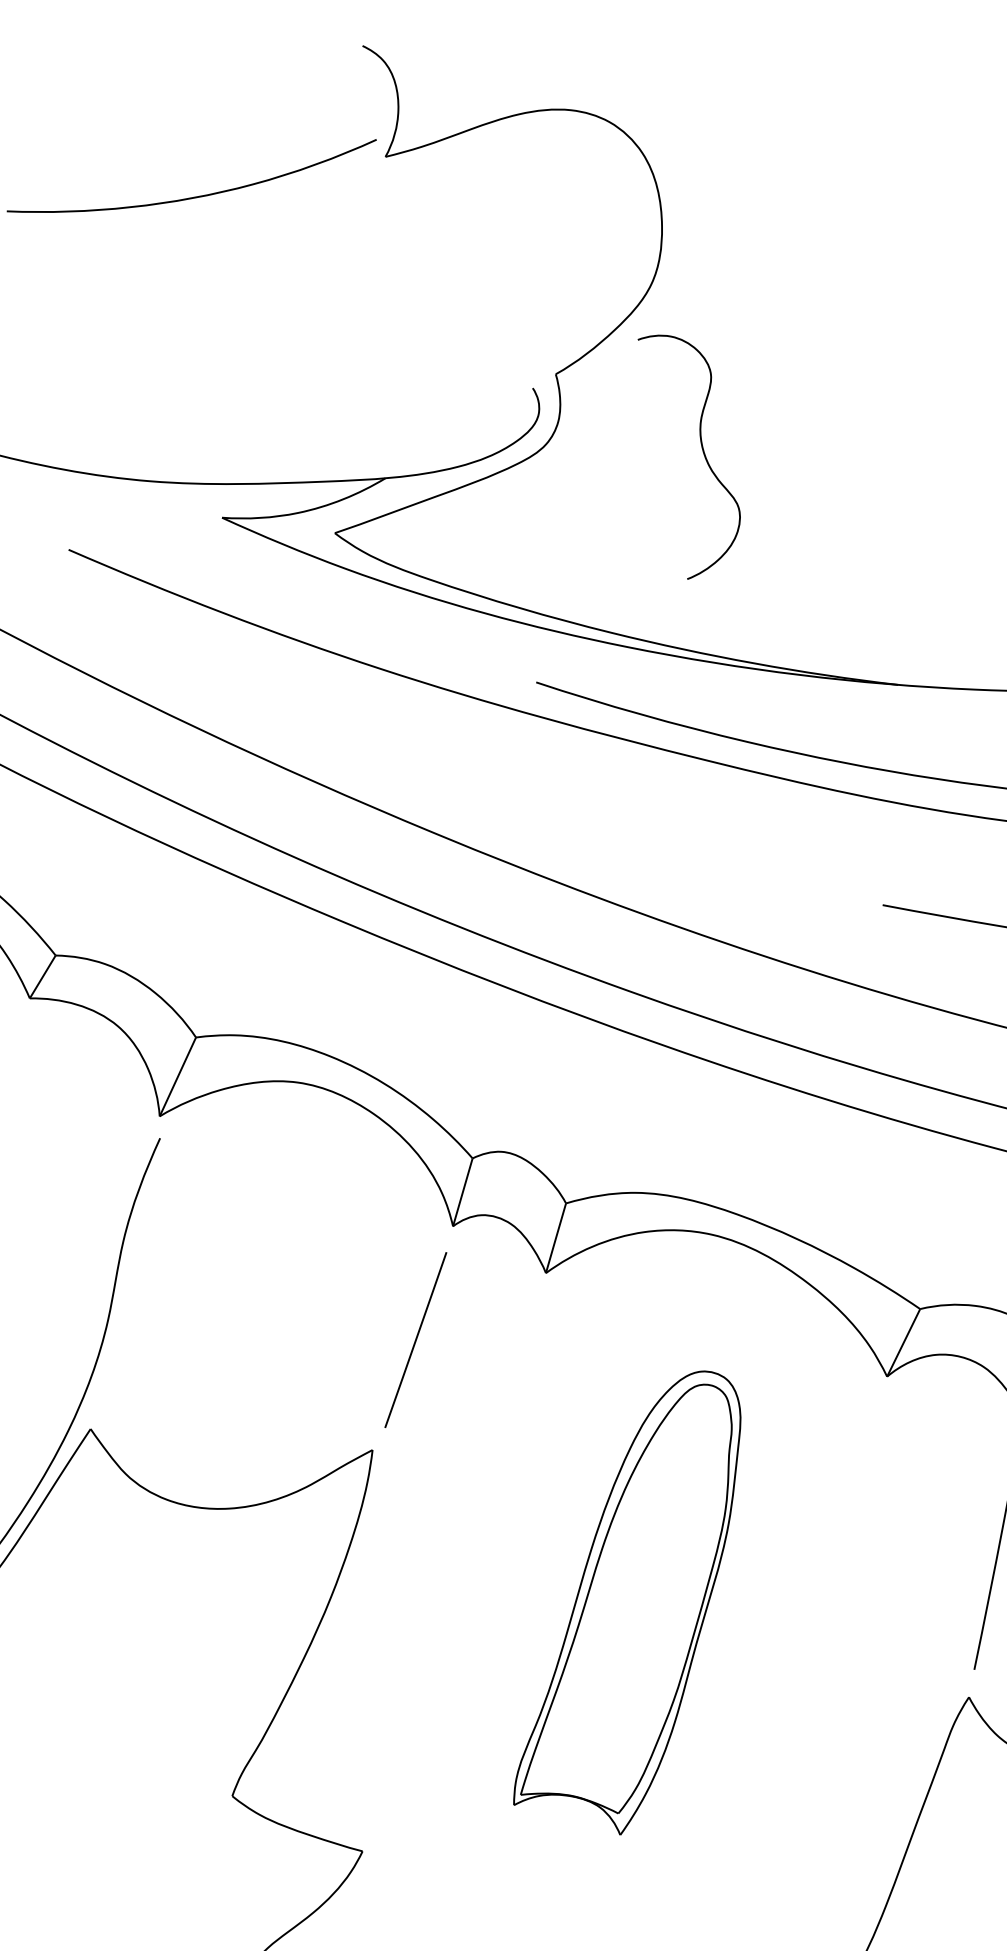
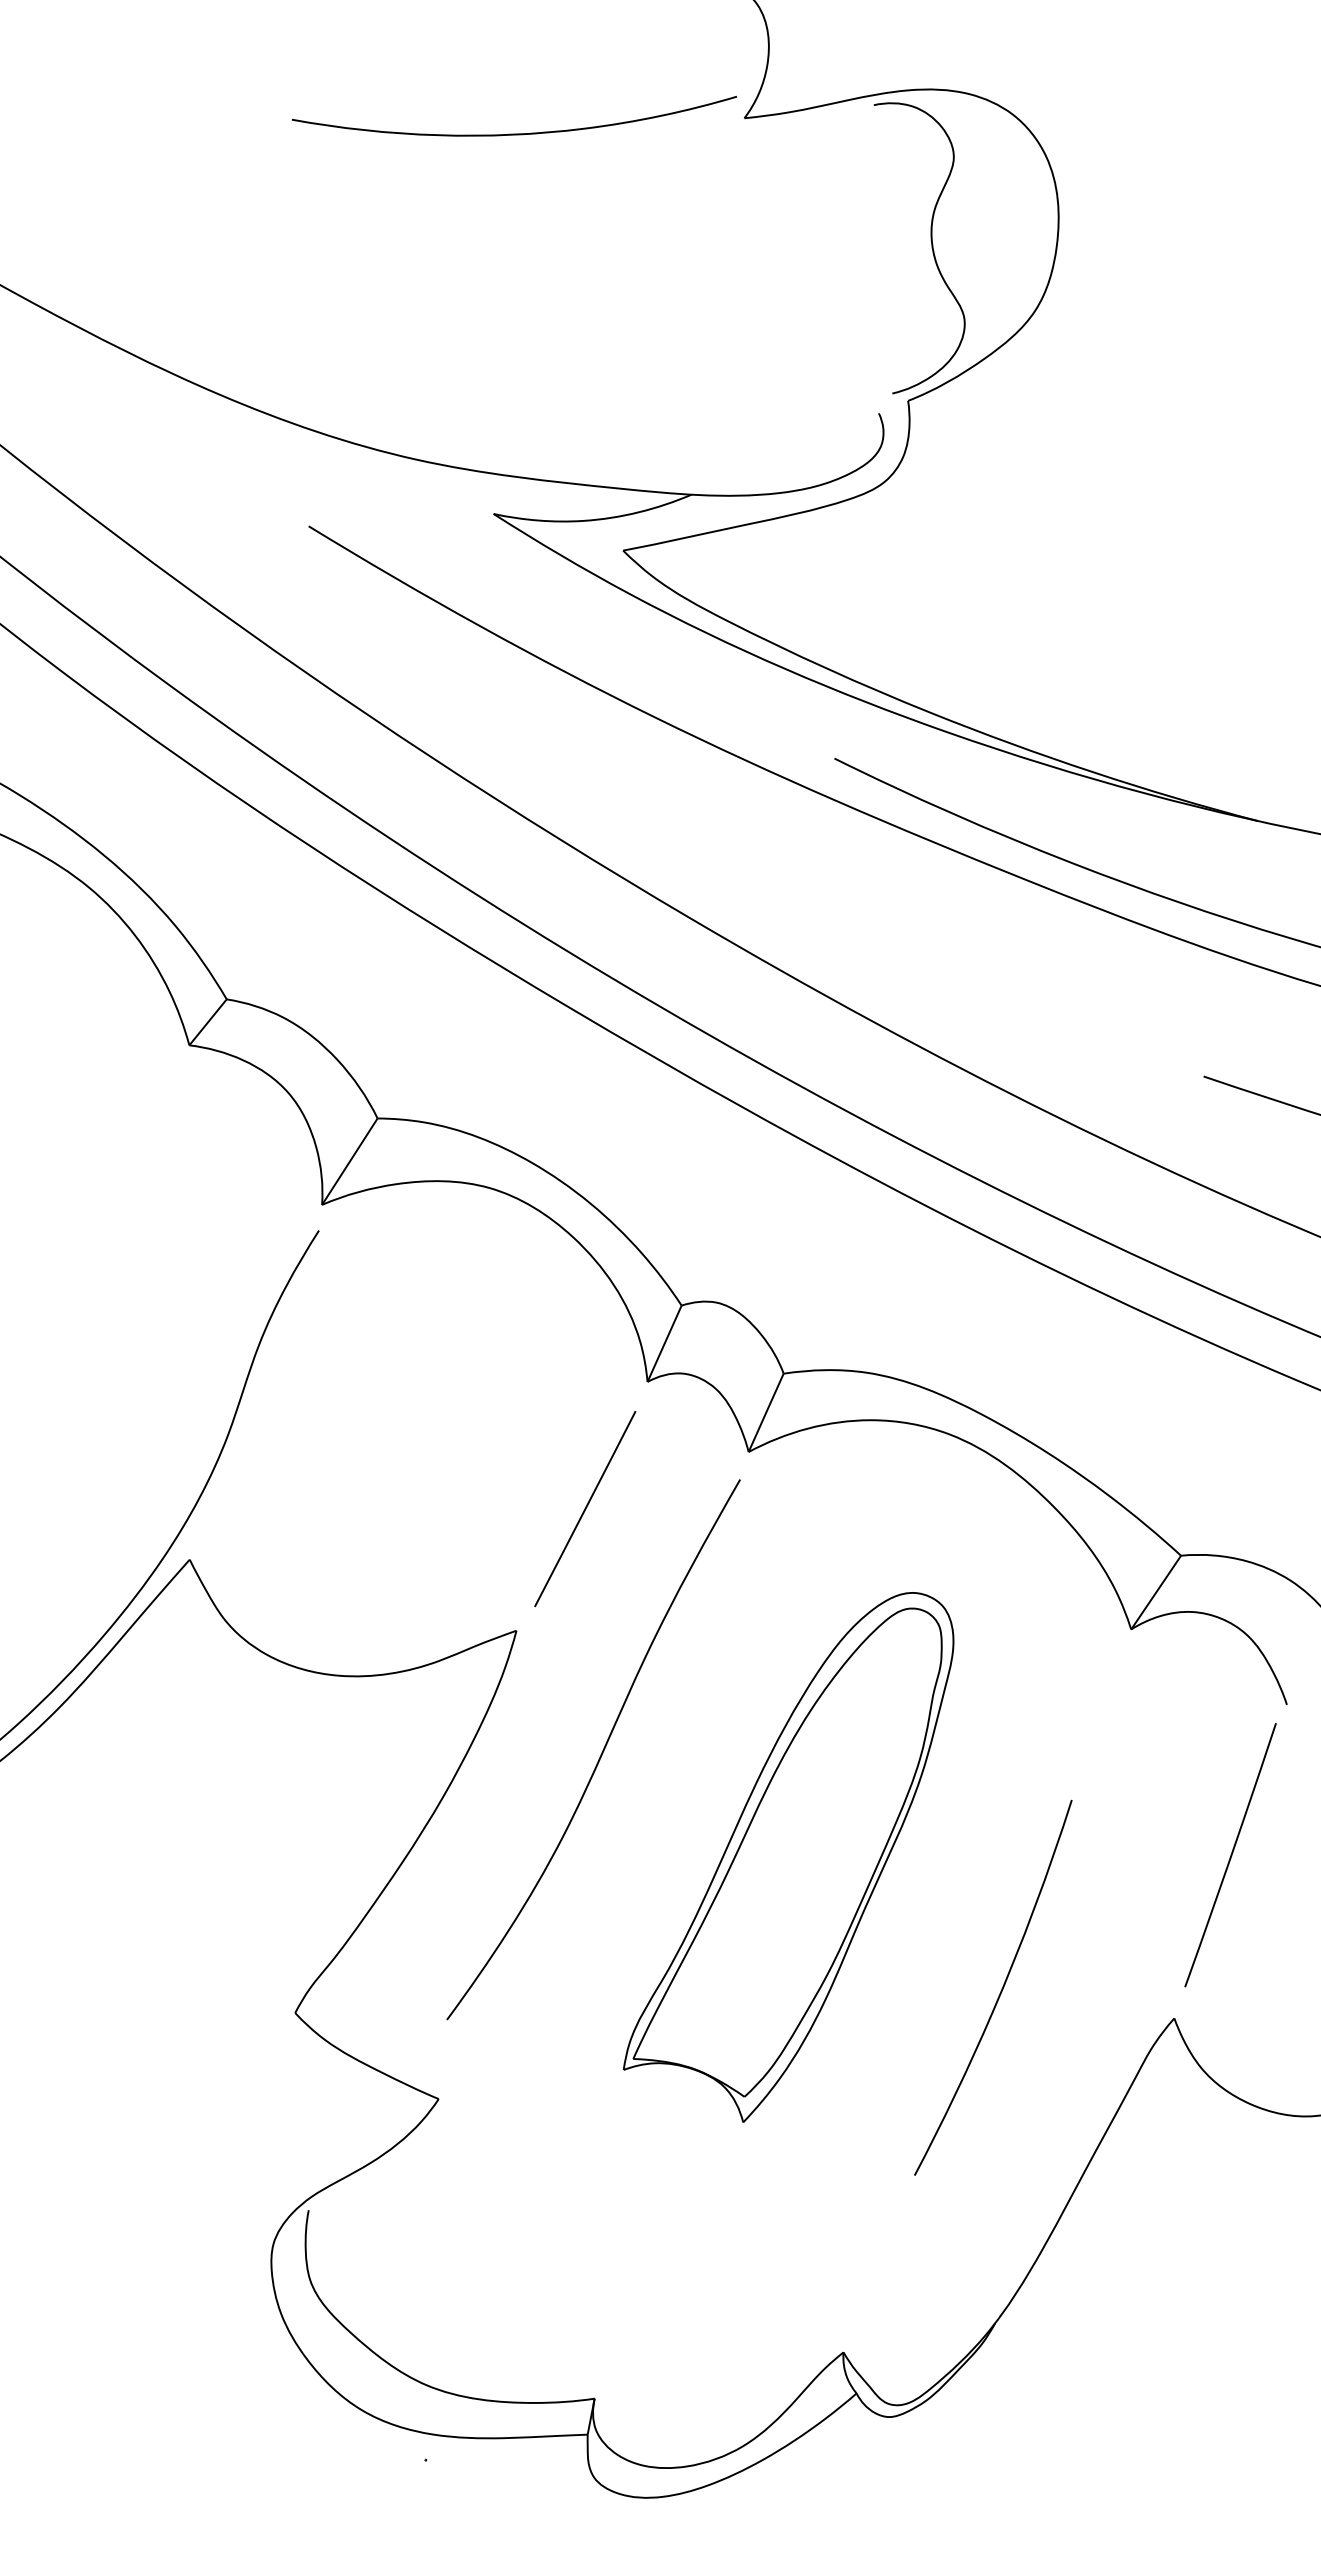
curve: (702, 453) -> (931, 248), moved
curve: (458, 1542) -> (601, 1752), added
curve: (820, 1694) -> (1000, 1990), added

